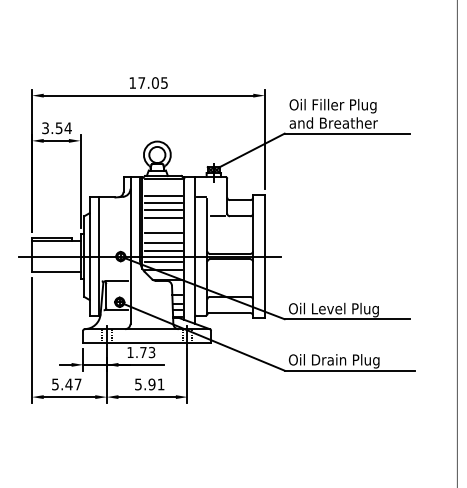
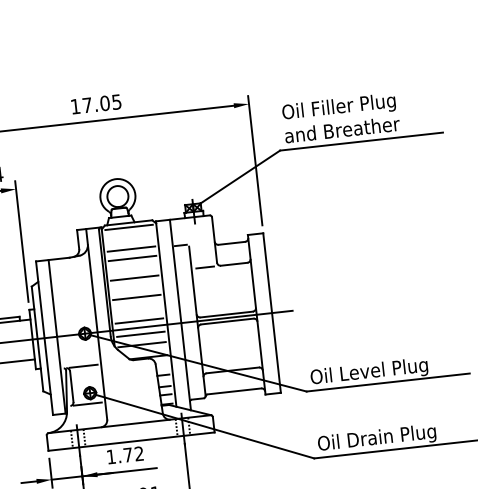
line: (163, 209) -> (133, 266), removed
line: (163, 243) -> (138, 310), removed
text: (151, 353) -> (138, 455), 1.73 -> 1.72

